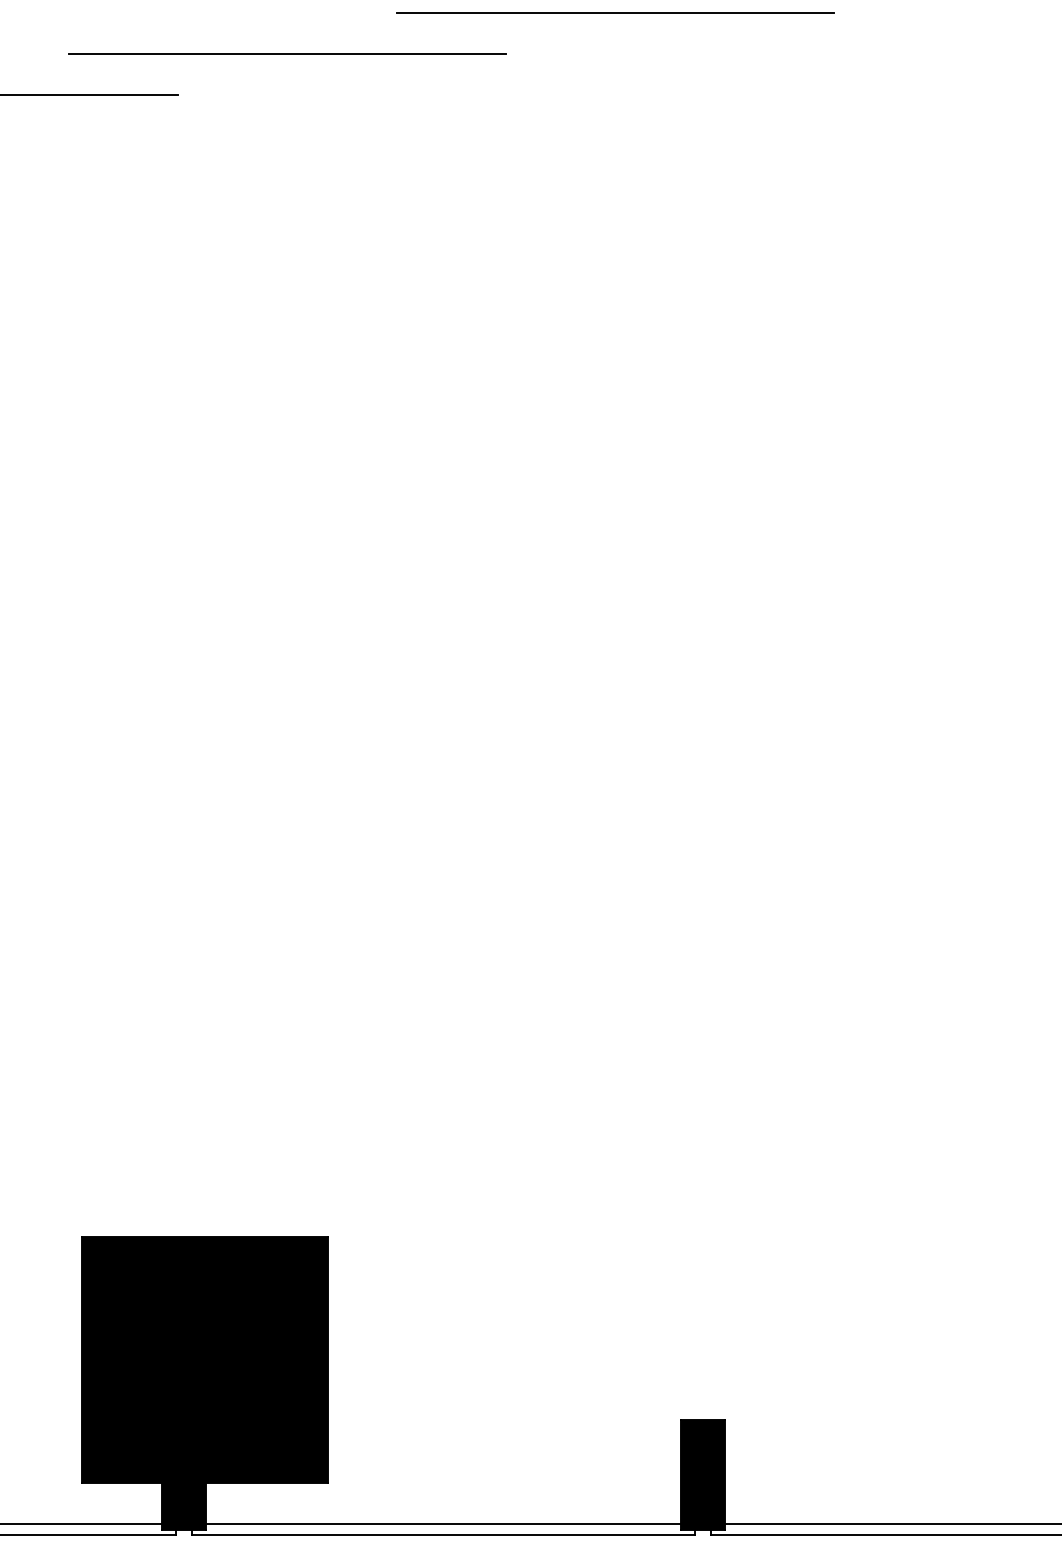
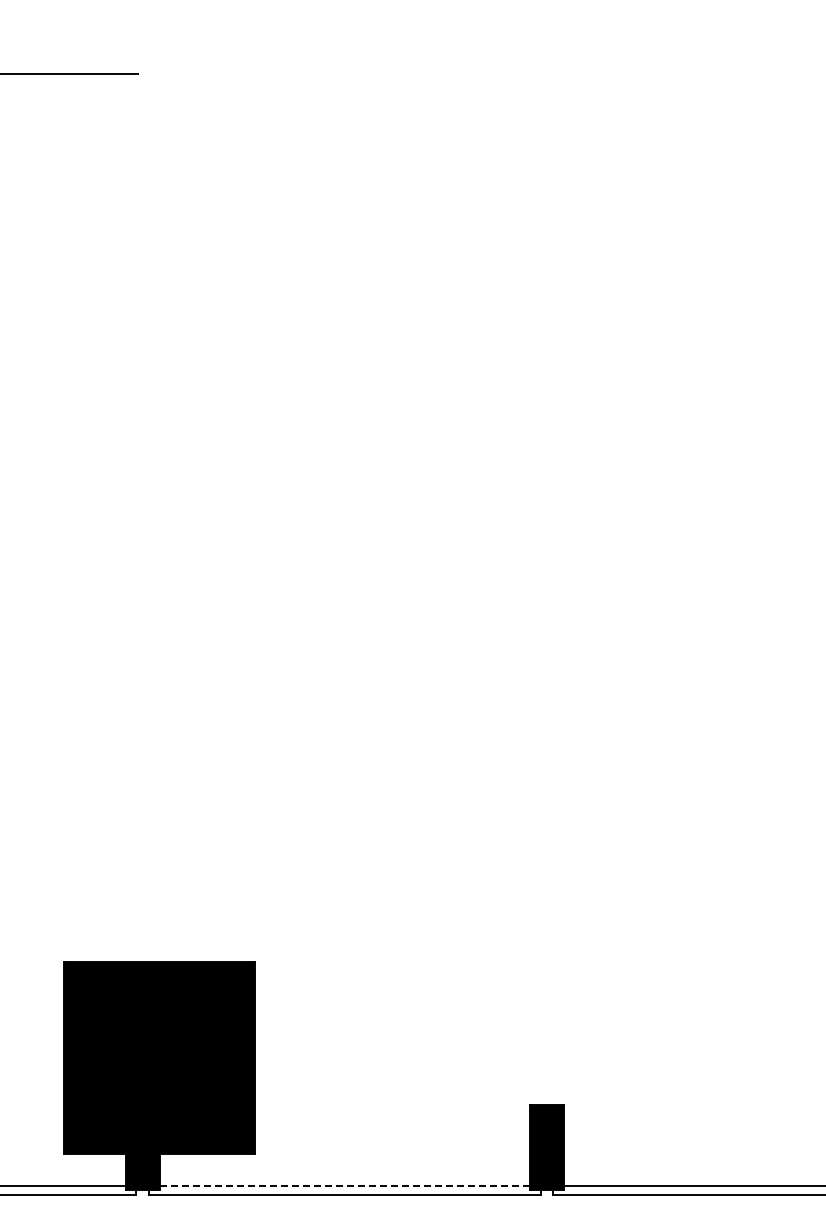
line: (615, 12) -> (478, 9), removed
line: (287, 53) -> (223, 41), removed
line: (442, 1524) -> (344, 1186), solid -> dashed

